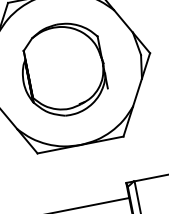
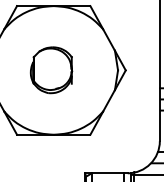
part: (63, 70) -> (51, 70), size x0.6

